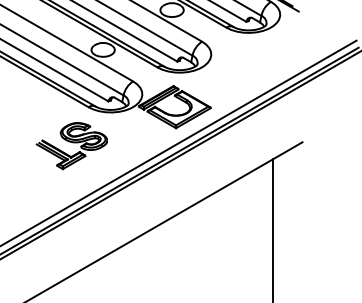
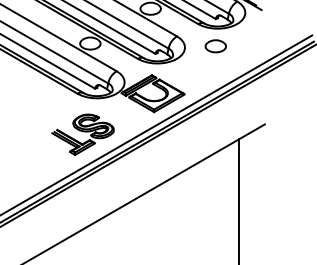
part: (246, 53) -> (215, 46), added
part: (71, 145) -> (82, 134), moved

